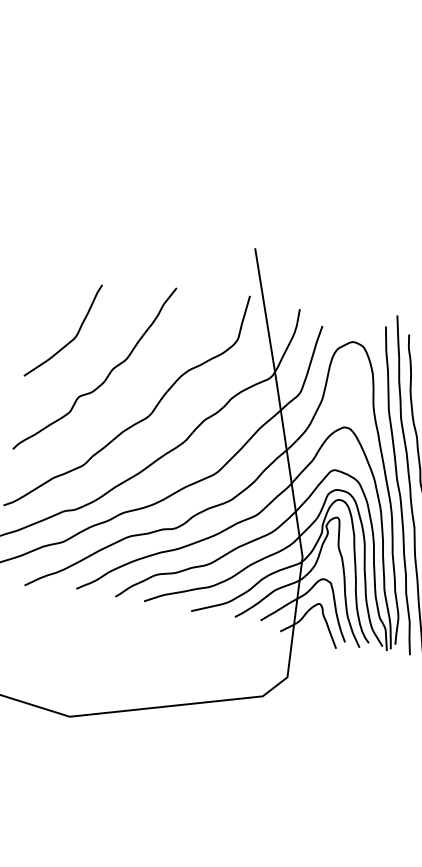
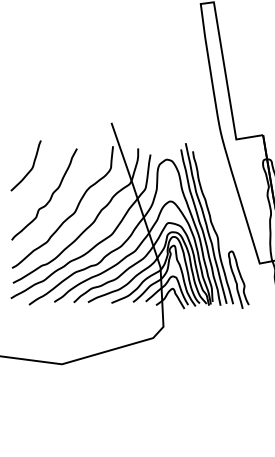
curve: (73, 335) -> (31, 167), moved

